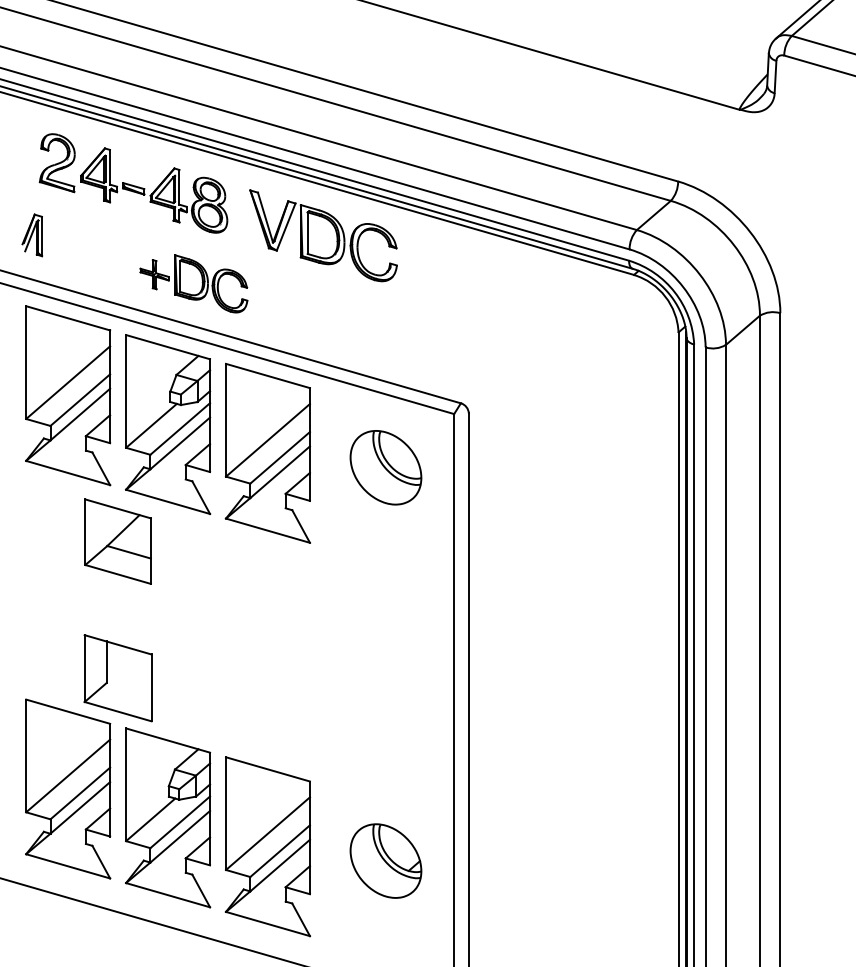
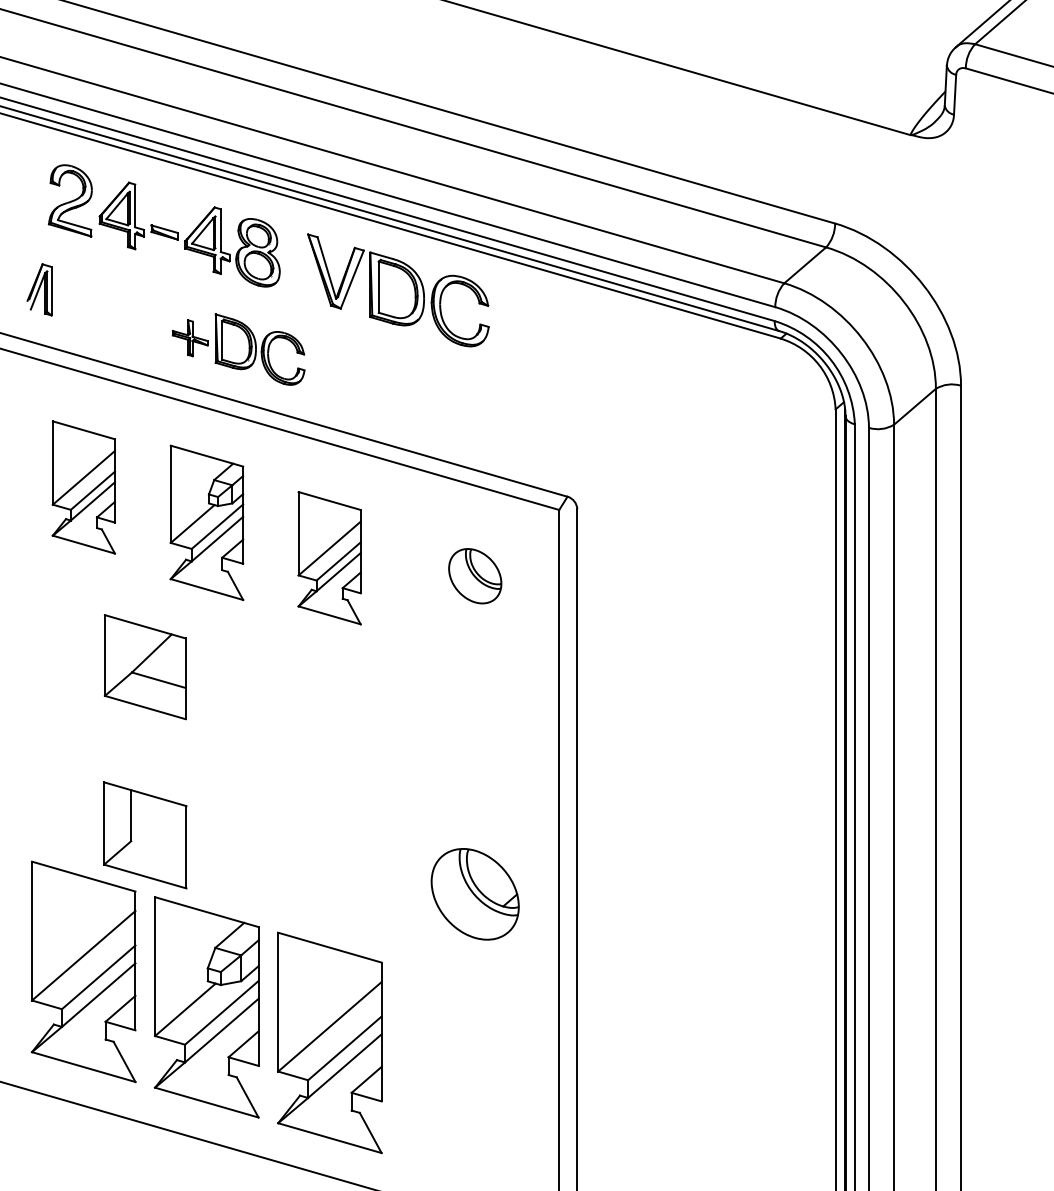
part: (68, 395) -> (84, 487), size x0.6
part: (168, 424) -> (207, 522), size x0.7
part: (267, 452) -> (329, 557), size x0.6
part: (385, 467) -> (474, 575), size x0.6
part: (385, 860) -> (474, 893), moved

